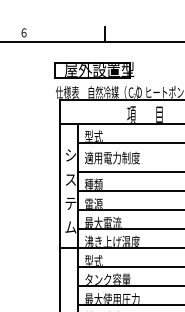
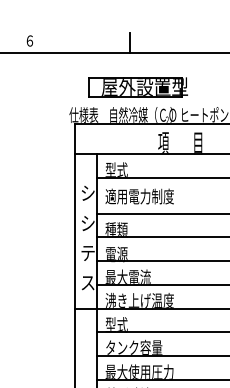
part: (94, 70) -> (138, 87), moved
text: (70, 179) -> (87, 223), ス -> シ
text: (70, 227) -> (87, 282), ム -> ス

